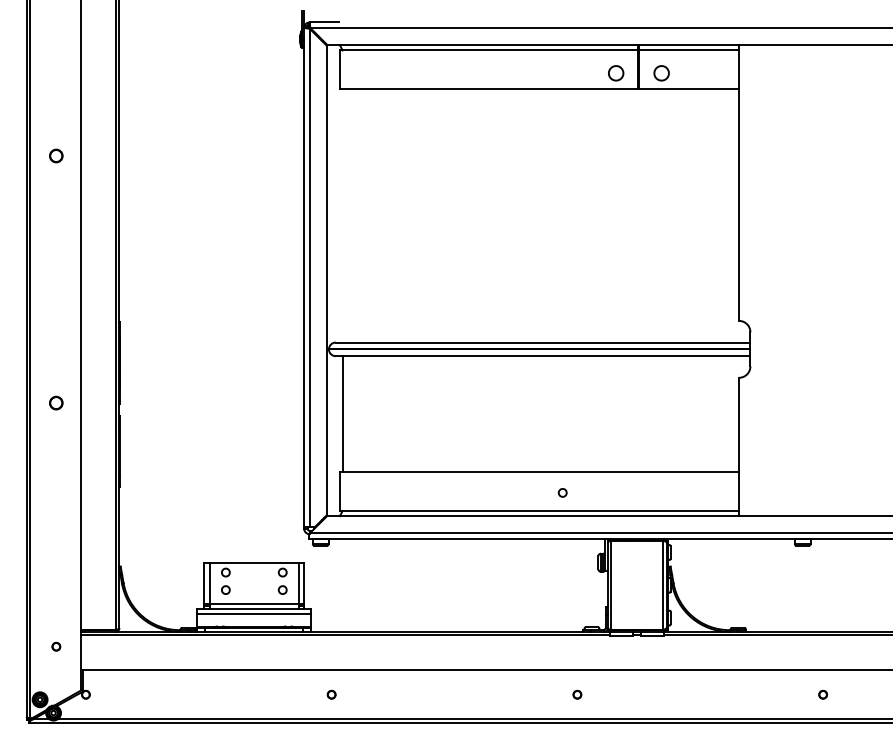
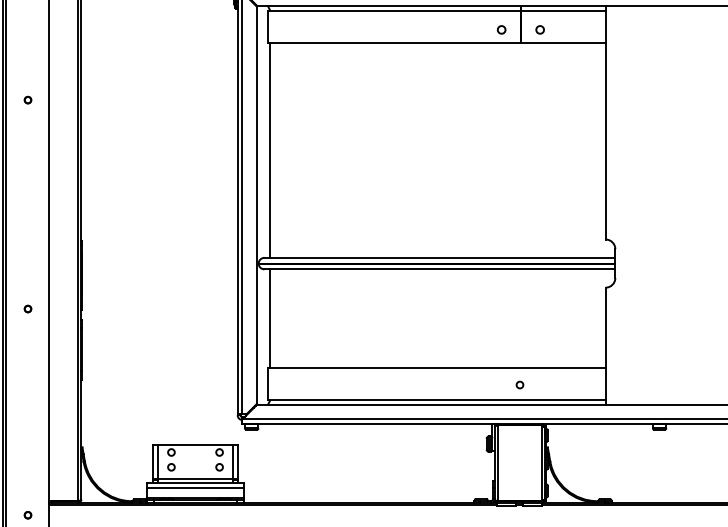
part: (615, 72) -> (501, 29), size x0.62
part: (661, 72) -> (540, 29), size x0.62
part: (56, 156) -> (28, 100), size x0.62
line: (342, 215) -> (270, 150), added
part: (56, 402) -> (28, 308), size x0.62
part: (562, 492) -> (519, 384), moved

